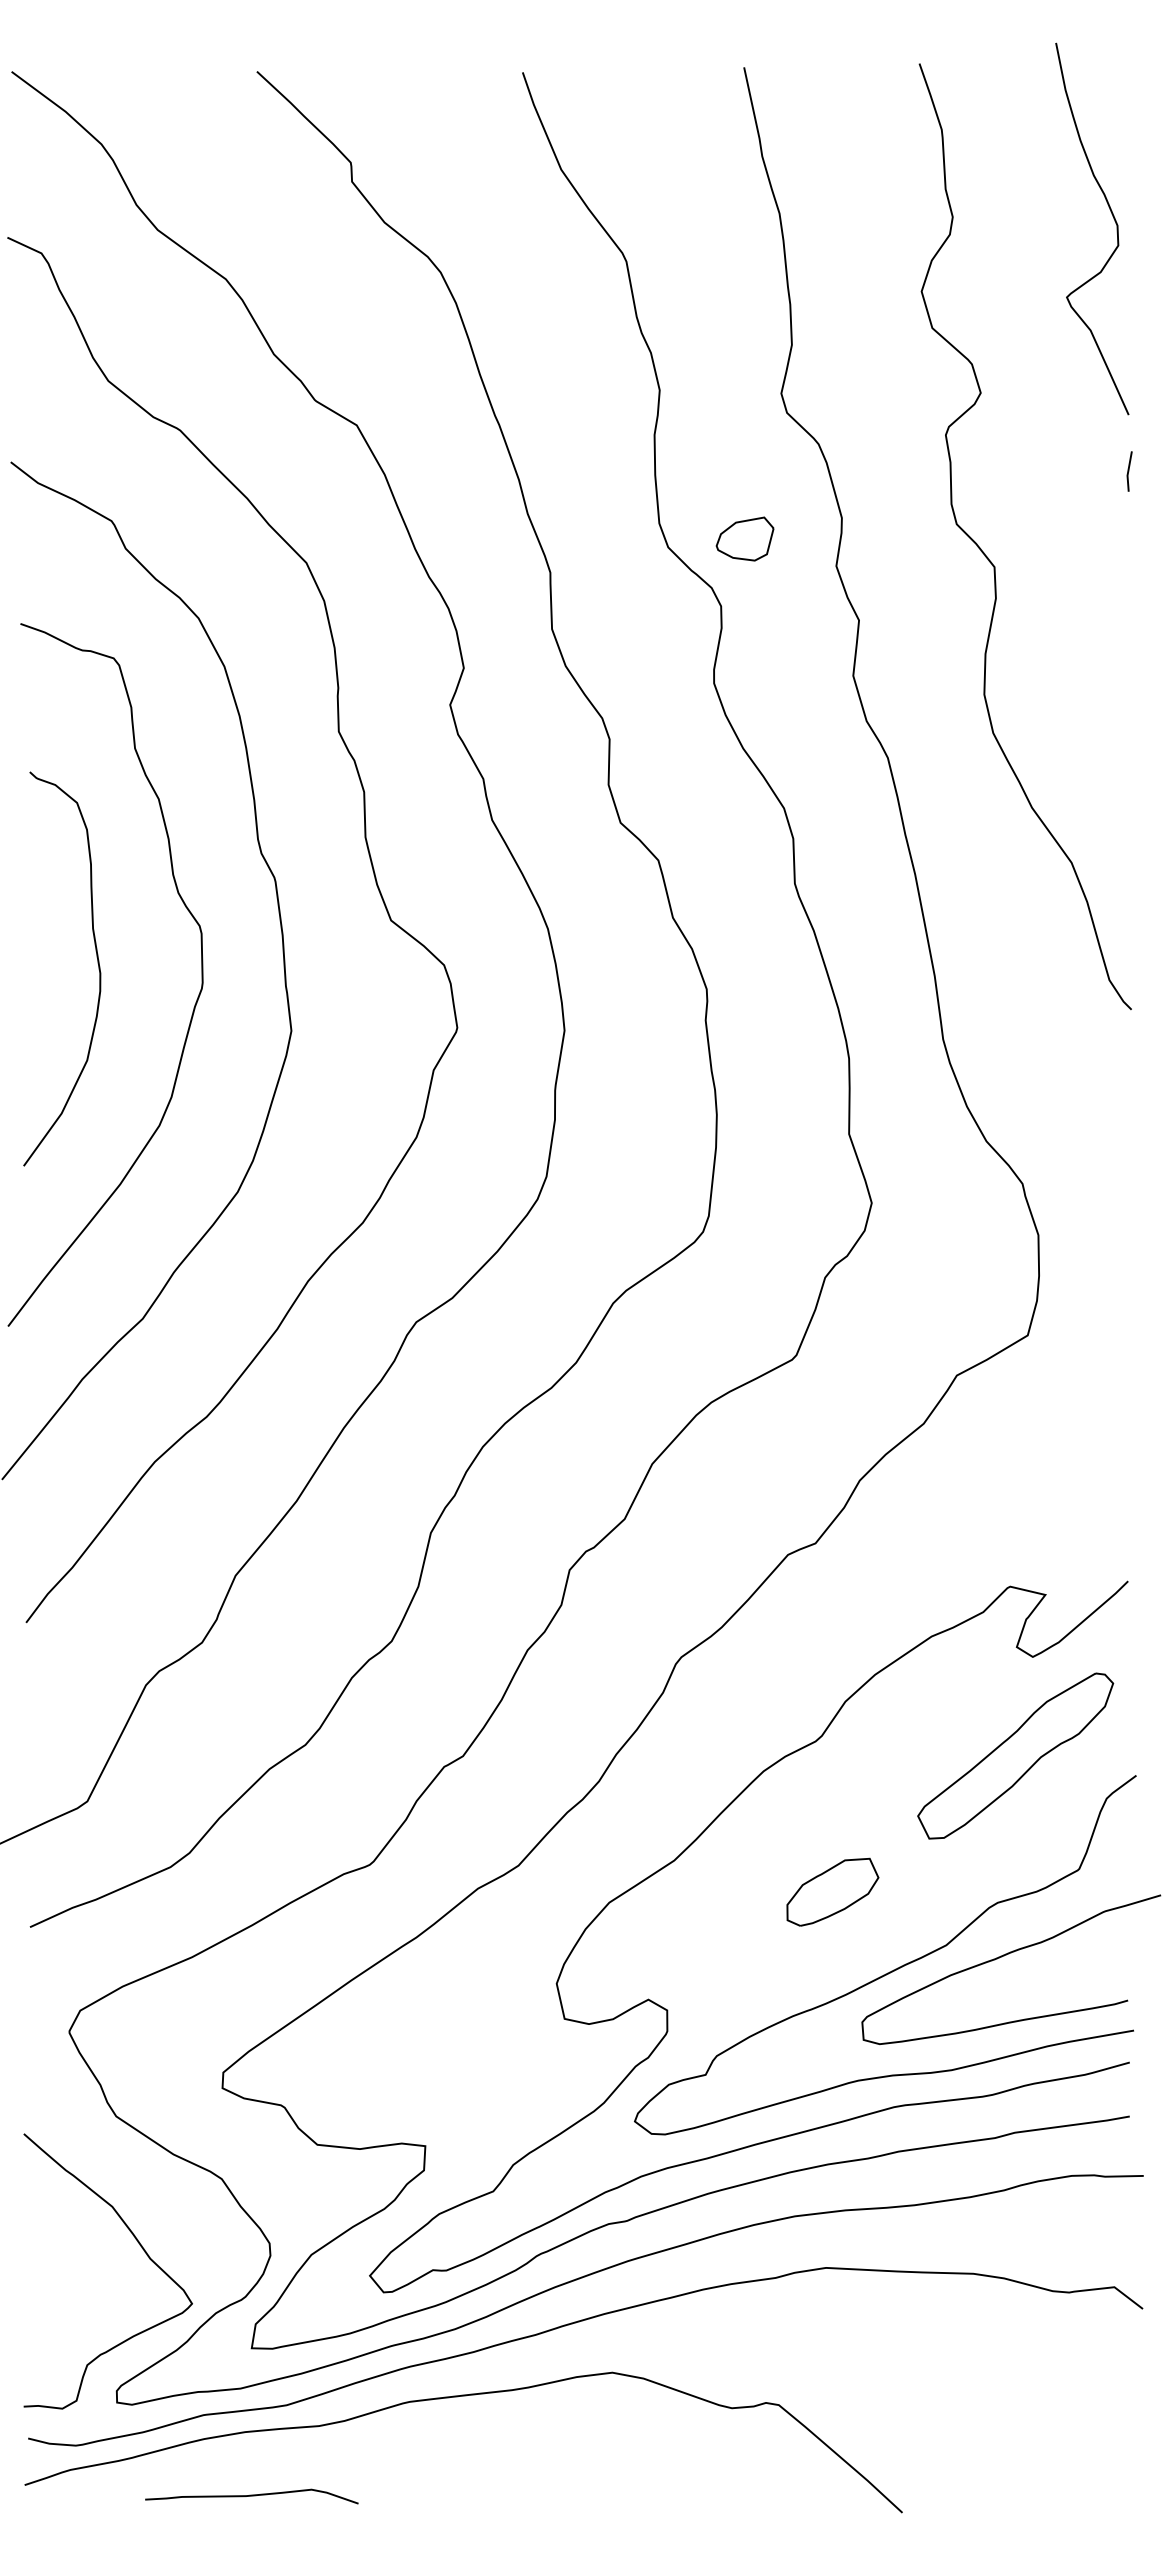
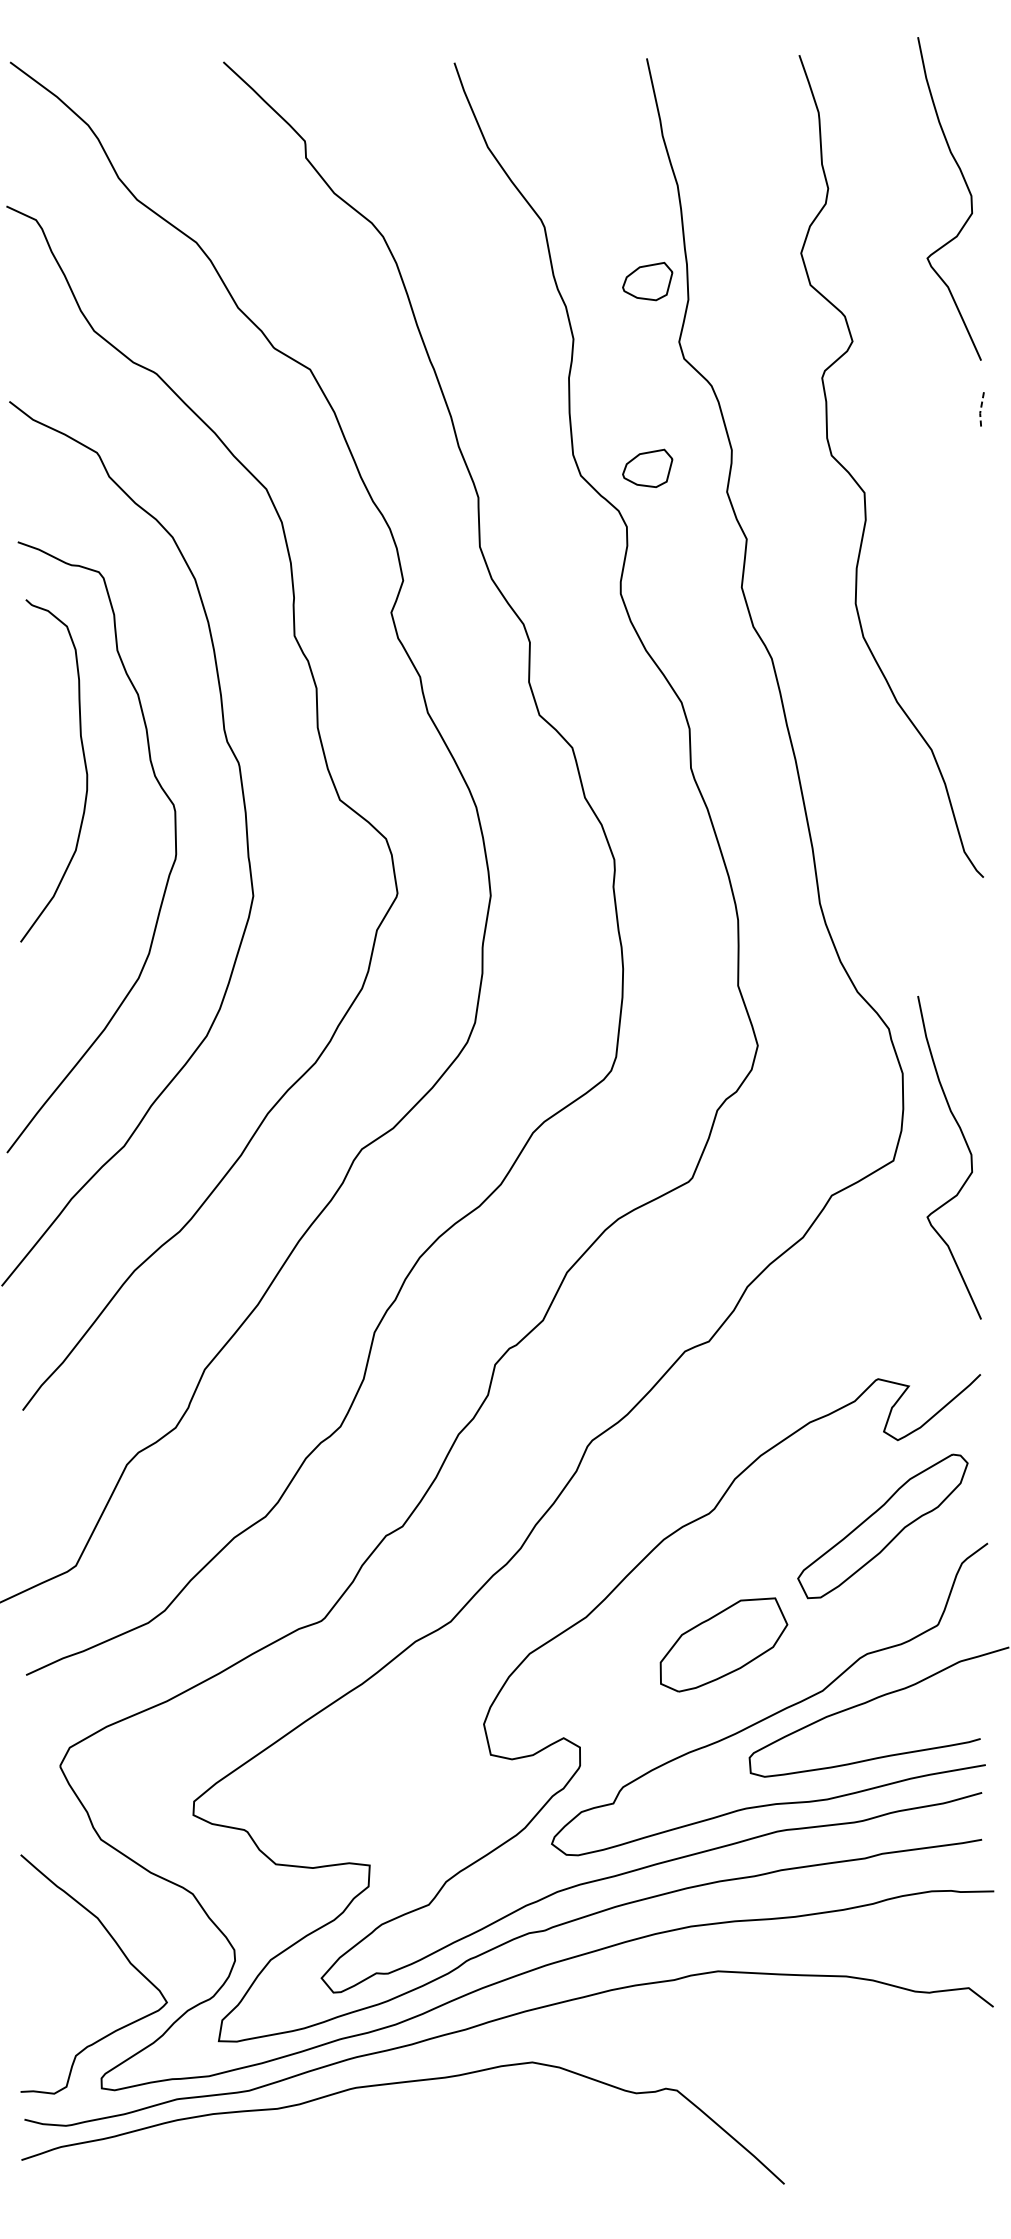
part: (744, 323) -> (647, 281), added
line: (1128, 472) -> (981, 410), solid -> dashed
curve: (97, 963) -> (84, 766), moved
curve: (1113, 1322) -> (967, 1149), added
part: (832, 1891) -> (723, 1644), size x1.6
curve: (251, 2496) -> (218, 2170), removed

